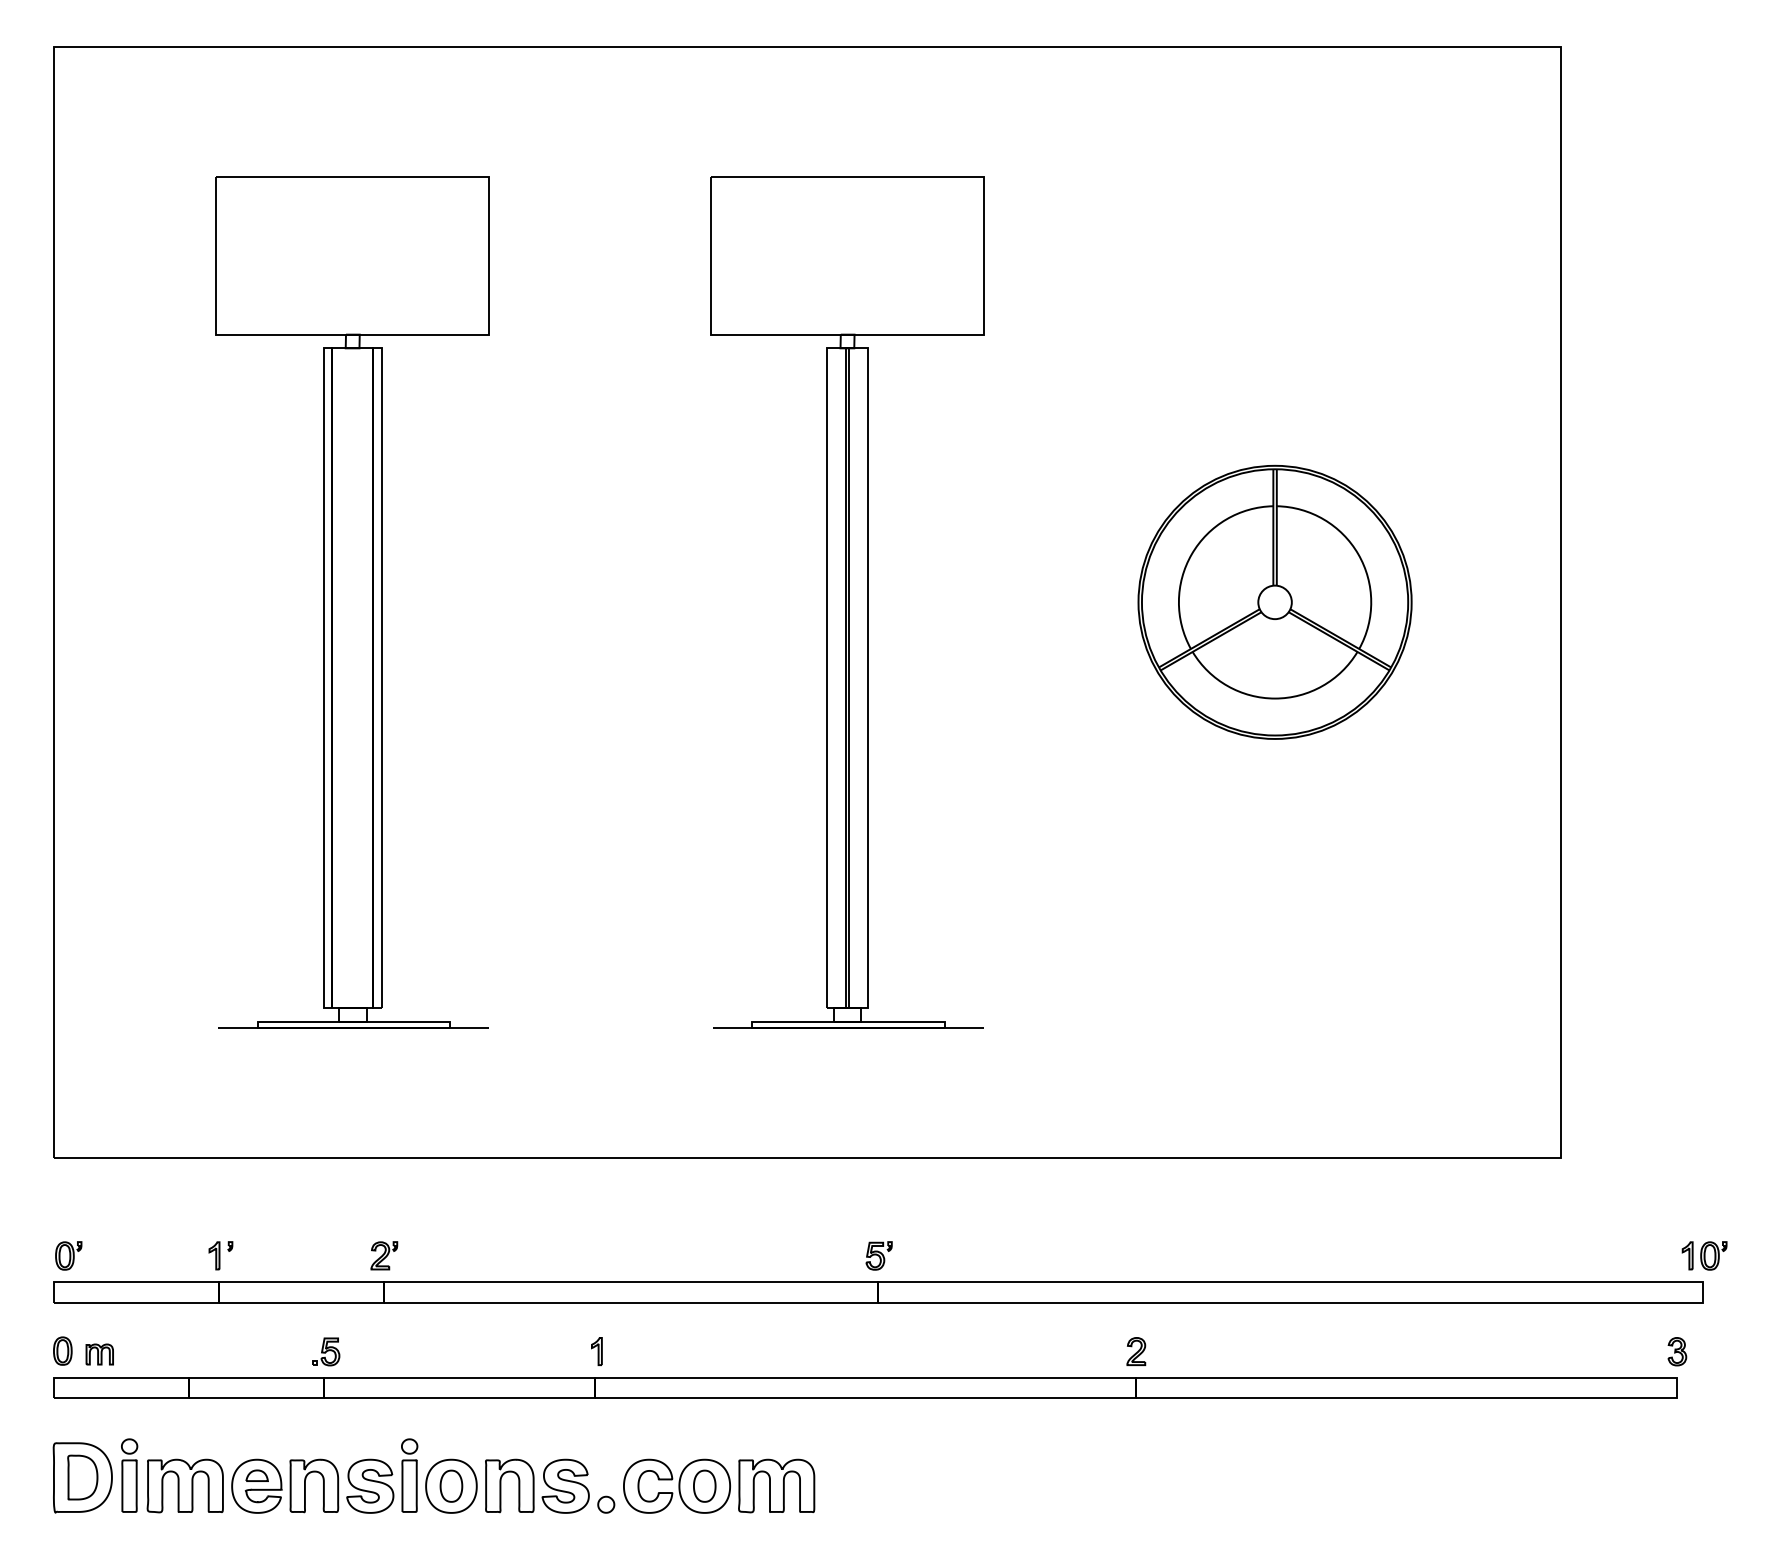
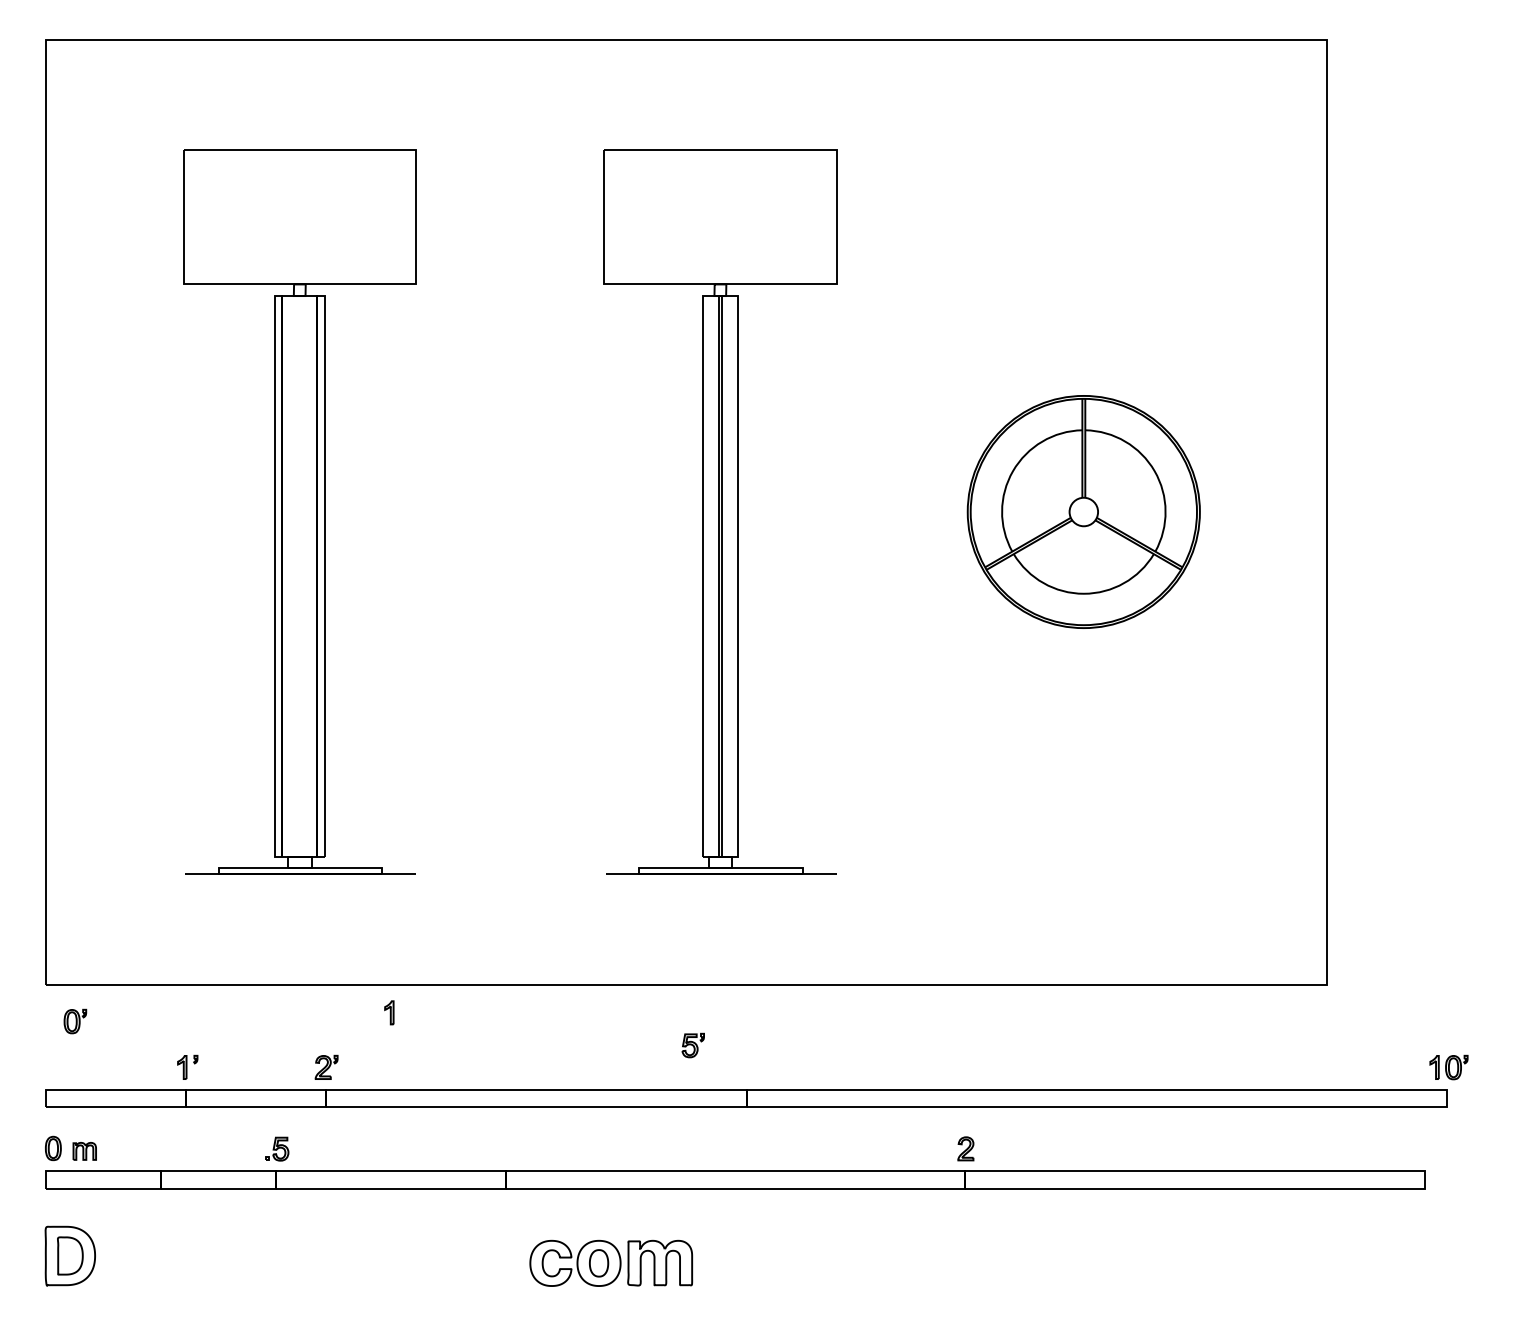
part: (68, 1255) -> (75, 1021), moved
part: (878, 1255) -> (692, 1045), moved
part: (597, 1351) -> (389, 1012), moved
part: (1677, 1351) -> (1425, 1148), removed
part: (367, 1475) -> (312, 1254), removed

